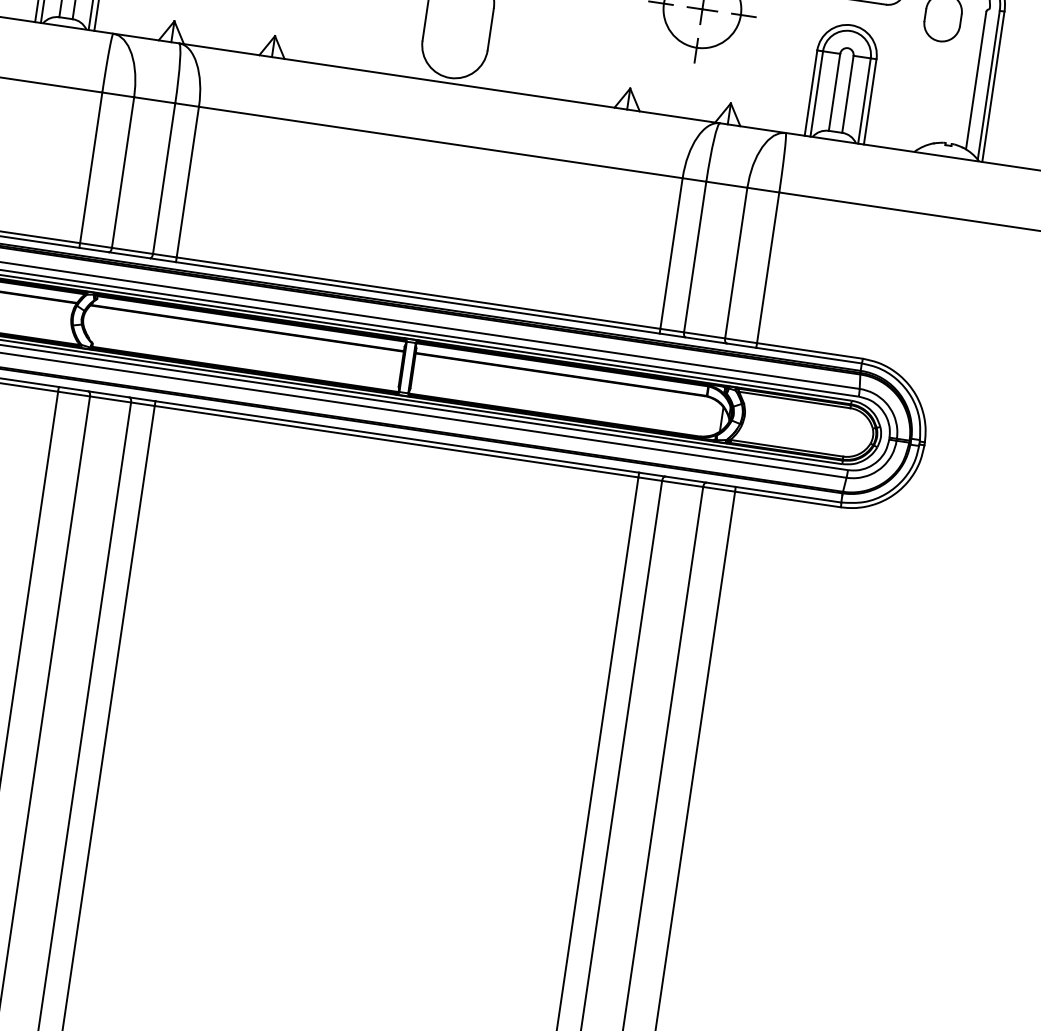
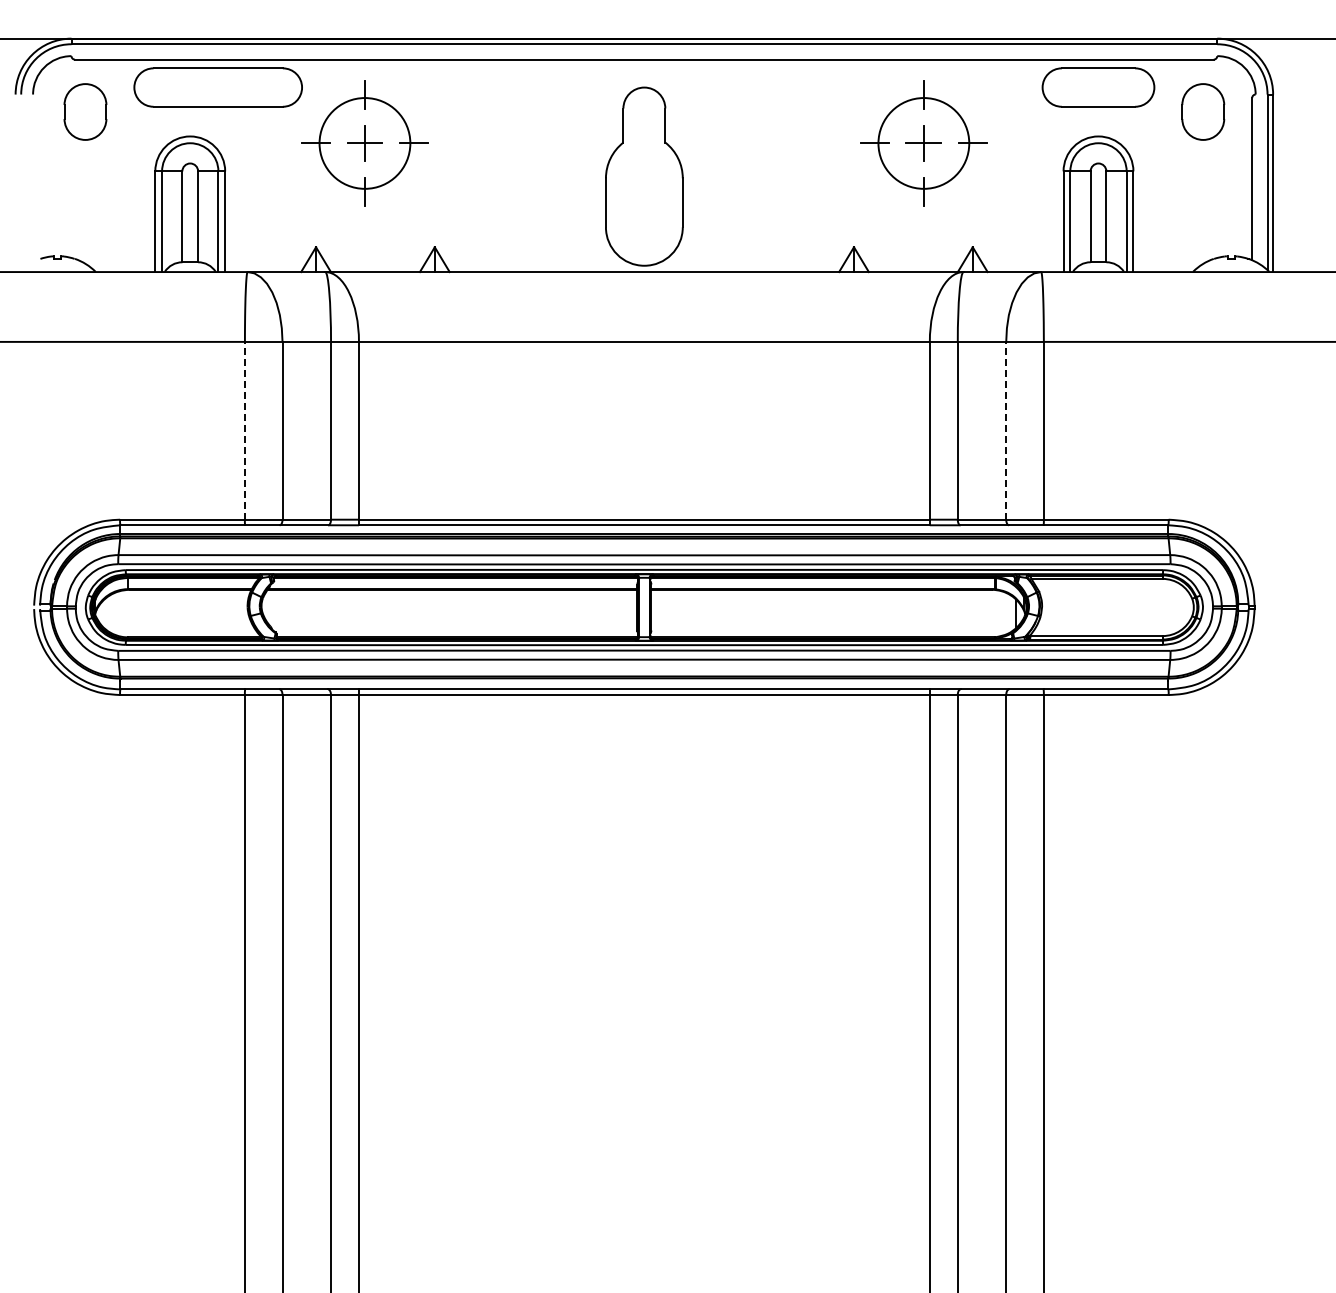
line: (90, 167) -> (244, 430), solid -> dashed
line: (736, 262) -> (1006, 430), solid -> dashed

